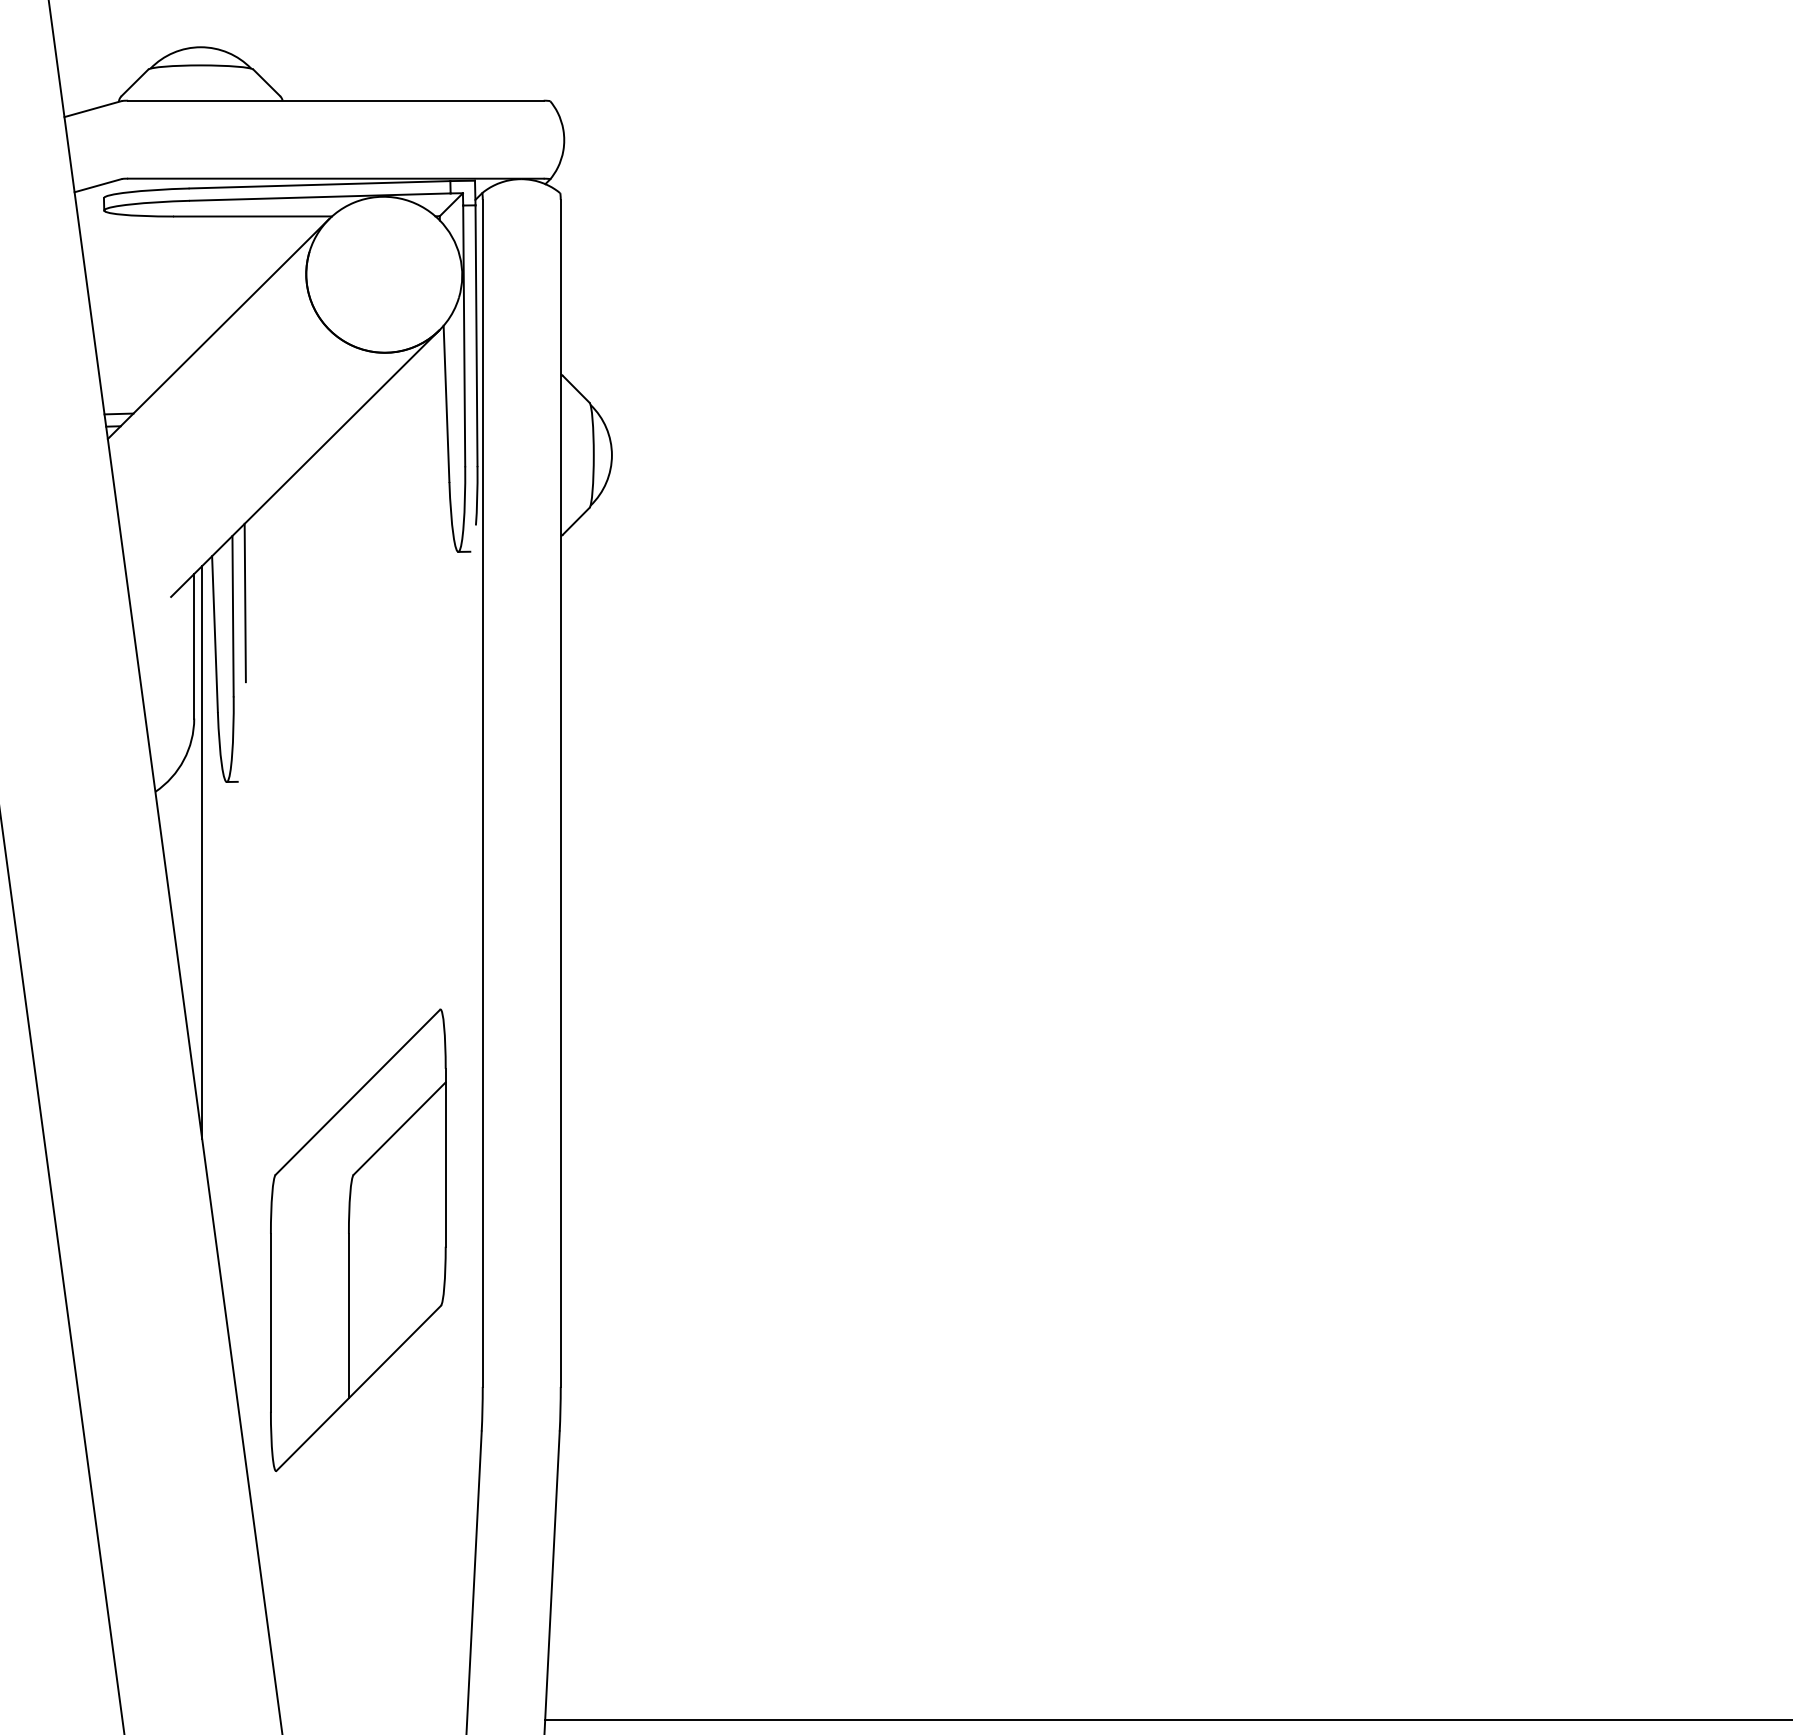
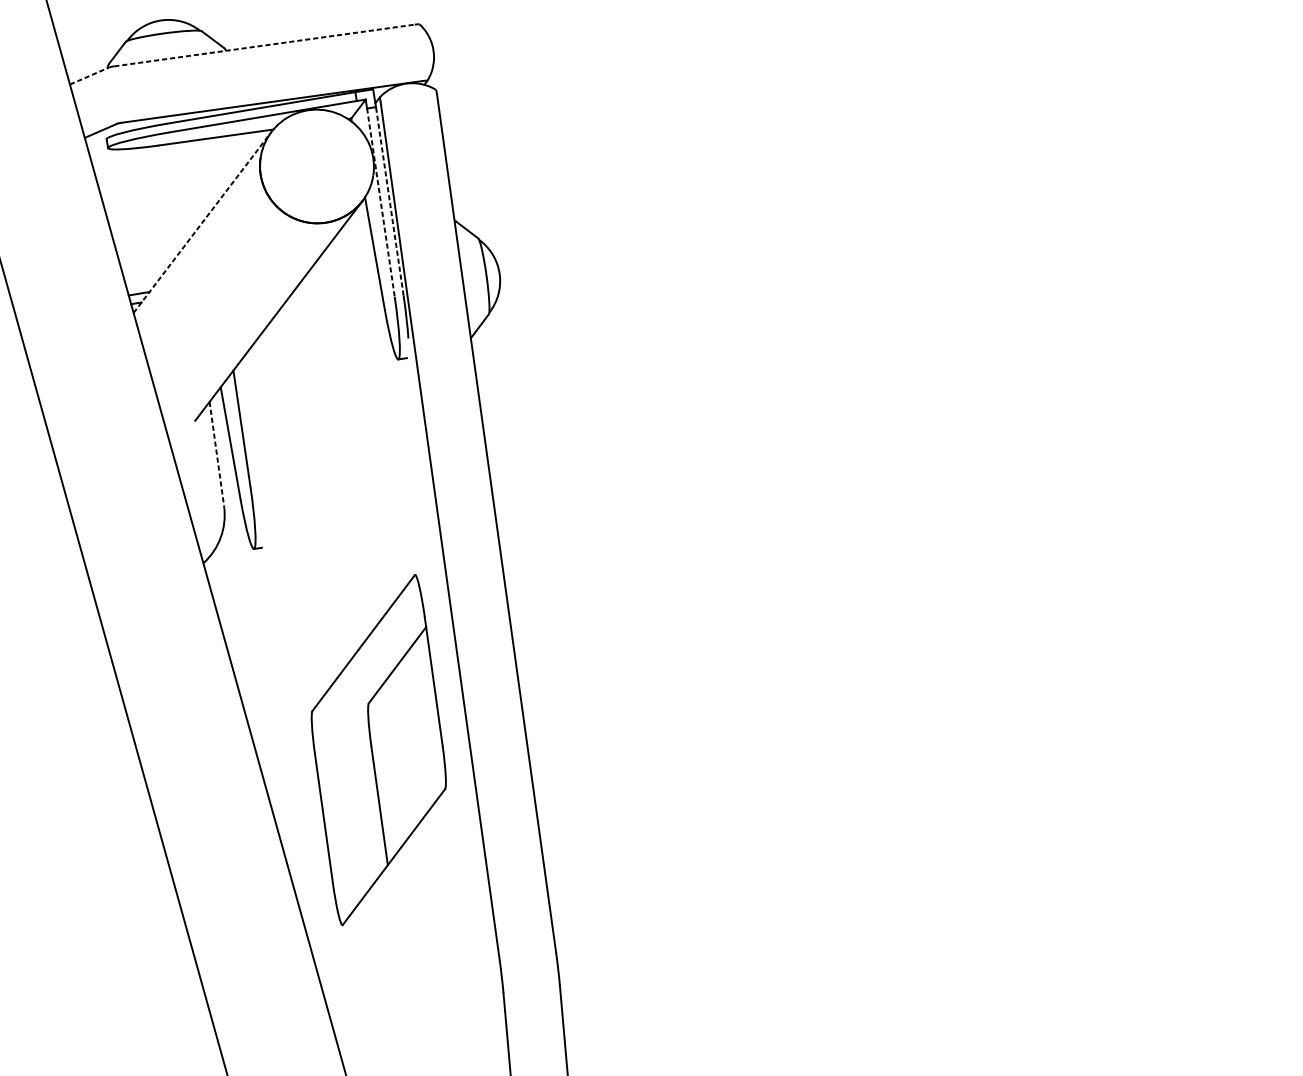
line: (335, 100) -> (264, 45), solid -> dashed
line: (93, 109) -> (90, 76), solid -> dashed
line: (218, 329) -> (202, 222), solid -> dashed
line: (476, 335) -> (389, 201), solid -> dashed
line: (464, 336) -> (381, 203), solid -> dashed
line: (244, 602) -> (248, 417), removed
line: (194, 646) -> (217, 454), solid -> dashed
line: (202, 852) -> (243, 602), removed
part: (358, 1240) -> (378, 750), moved

